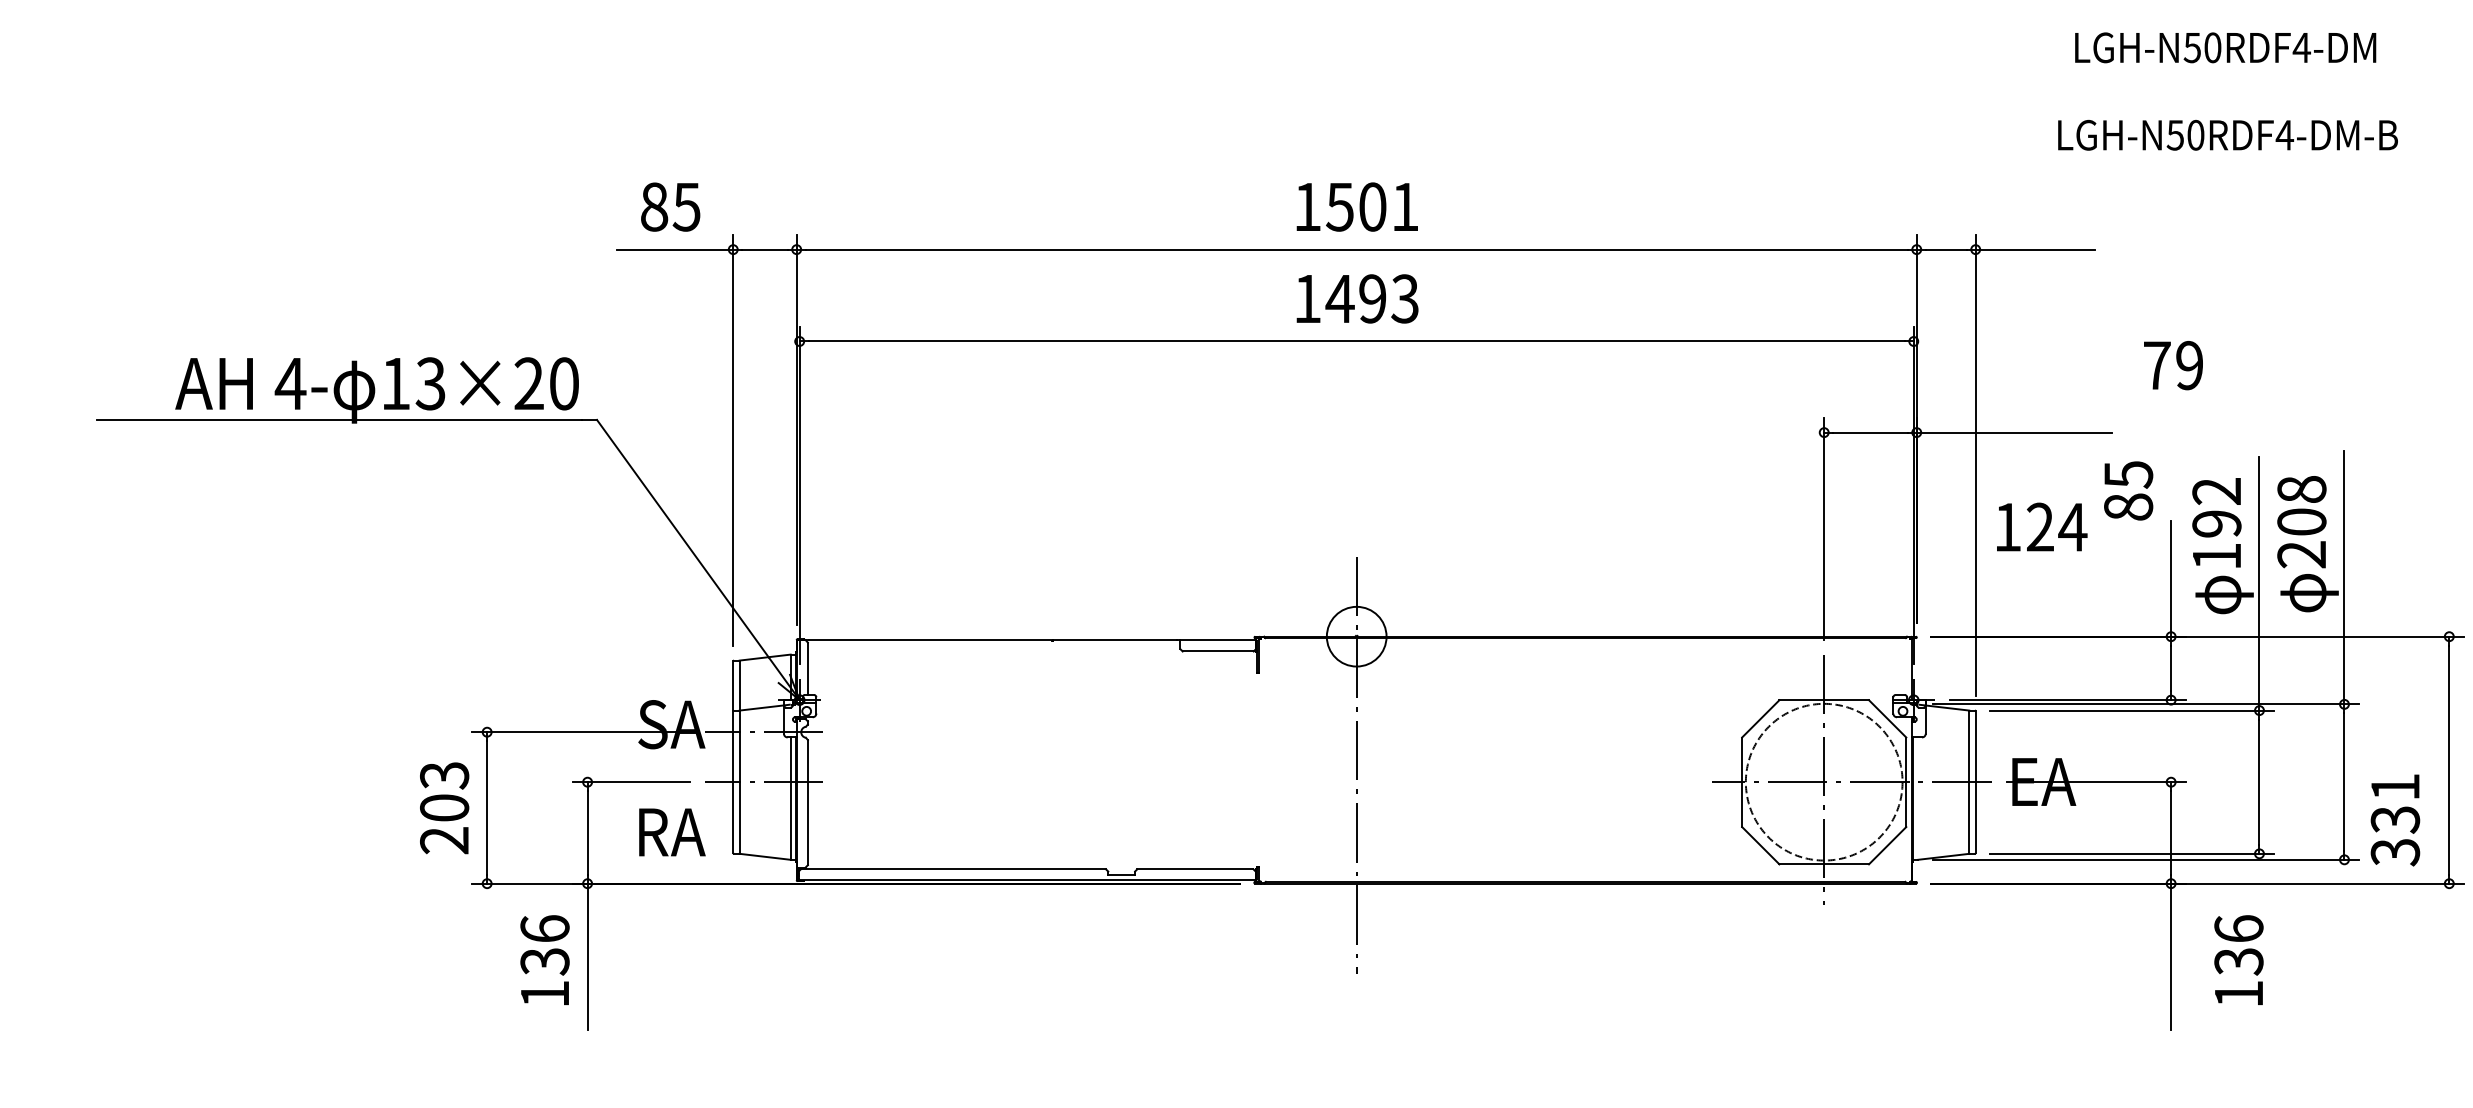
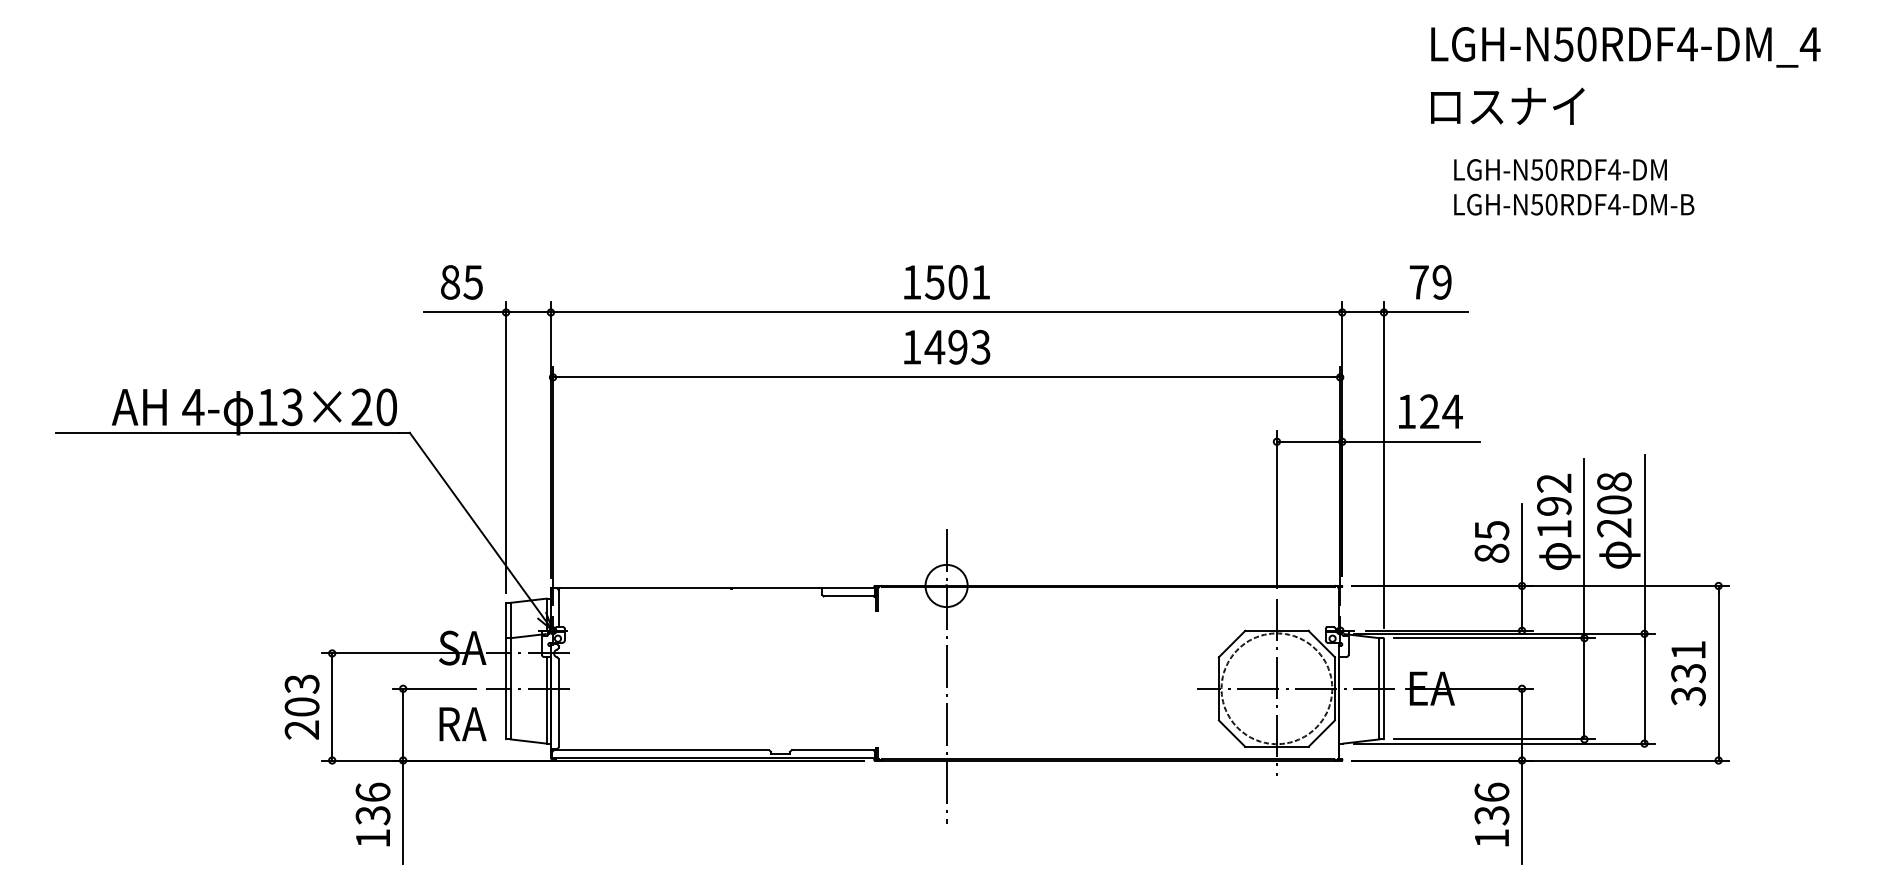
text: (2228, 135) -> (1574, 204), moved
text: (2173, 365) -> (1430, 282), moved
text: (2127, 490) -> (1491, 541), moved
text: (2041, 527) -> (1430, 411), moved
text: (2395, 820) -> (1688, 673), moved
text: (2238, 960) -> (1491, 814), moved

